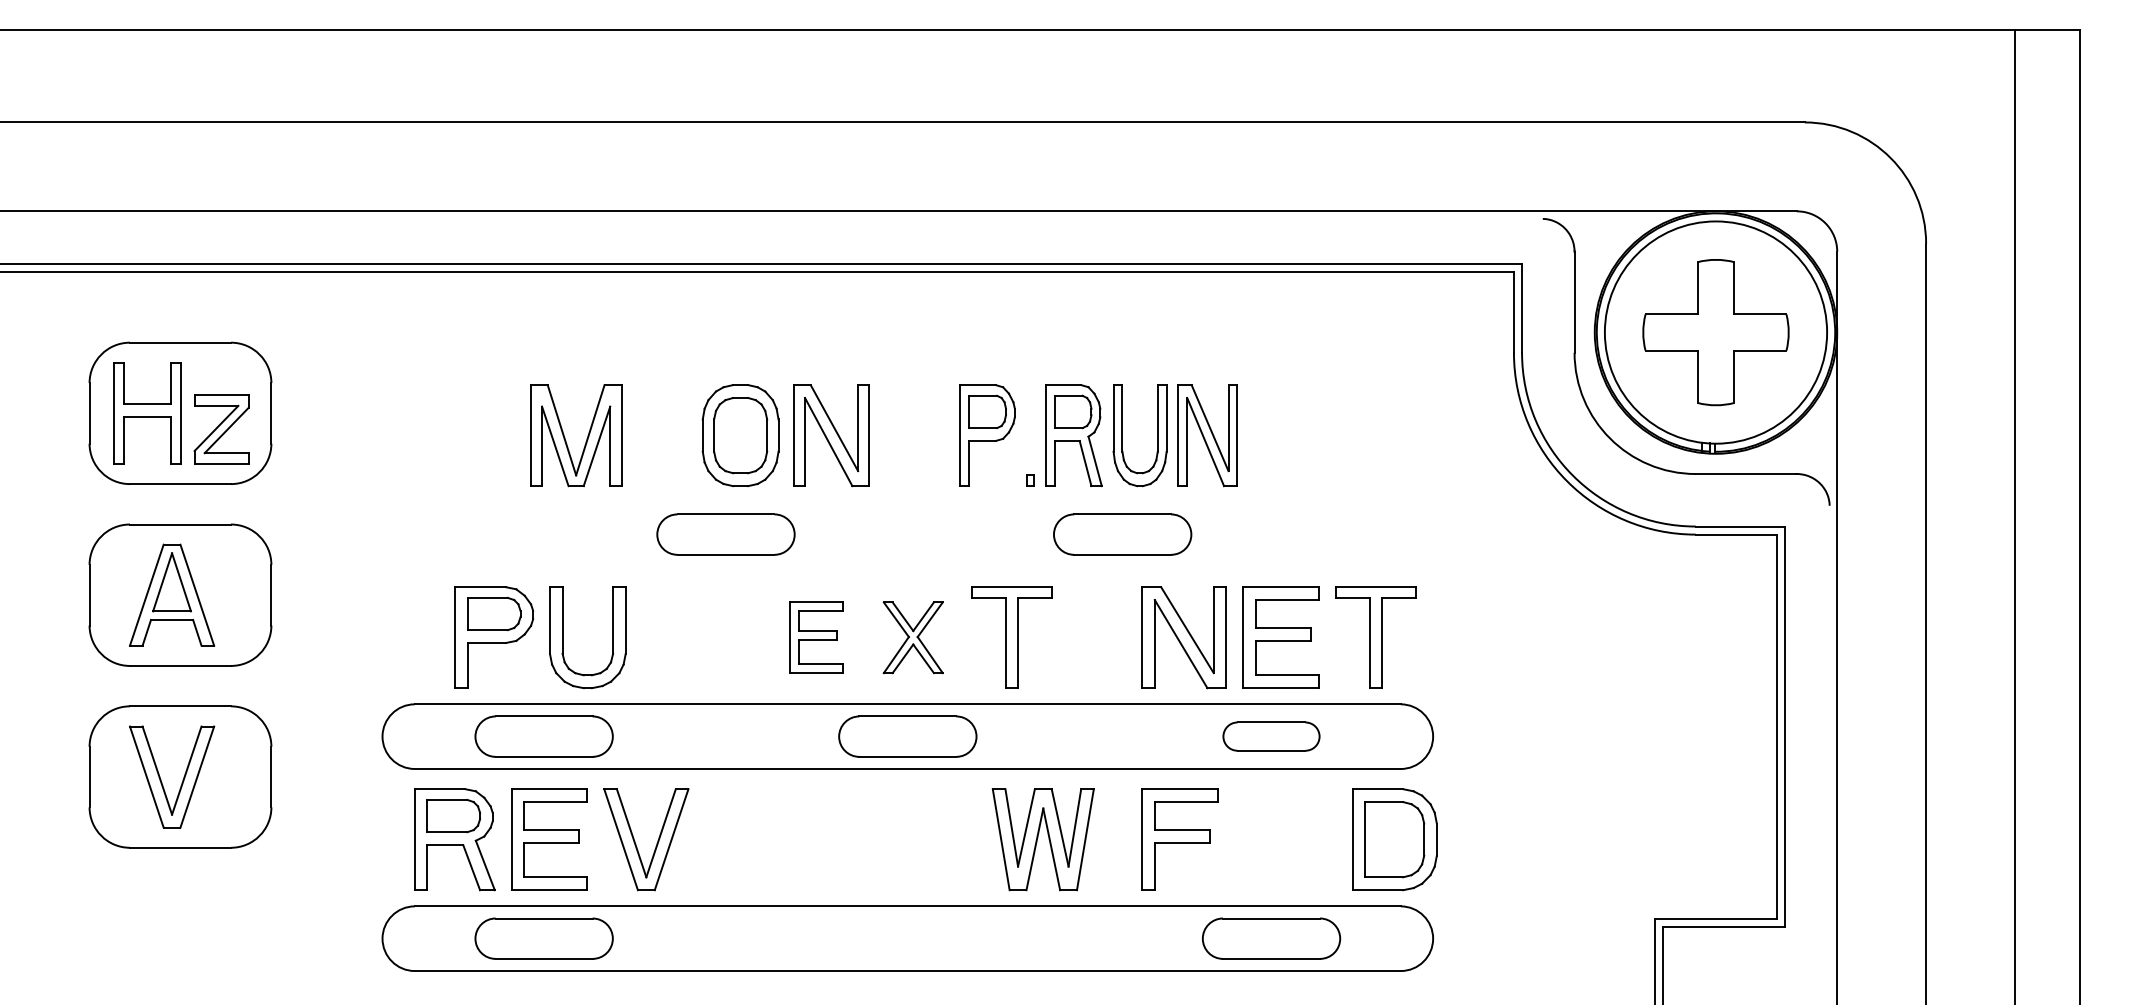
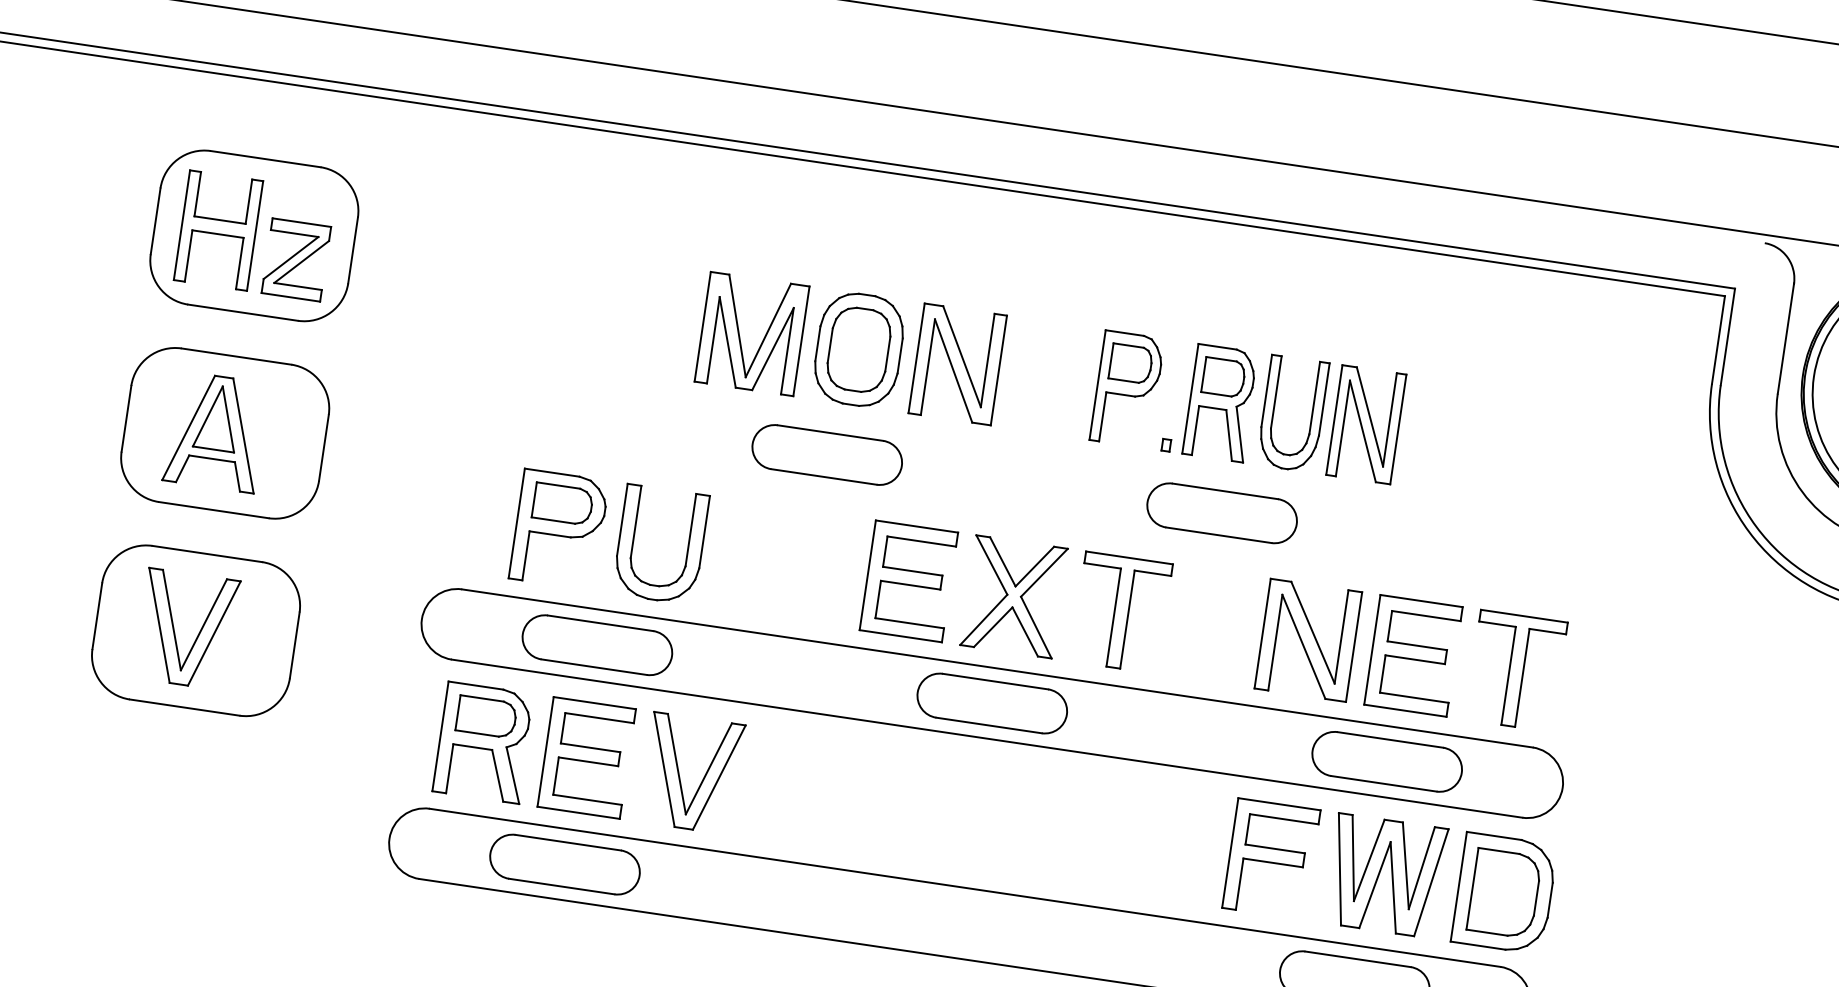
part: (586, 438) -> (762, 338), moved
part: (1122, 534) -> (1221, 513), moved
part: (816, 637) -> (909, 581), size x1.43
part: (913, 637) -> (1014, 596), size x1.43
part: (1271, 736) -> (1387, 761), size x1.43
part: (1042, 839) -> (1384, 875), moved

